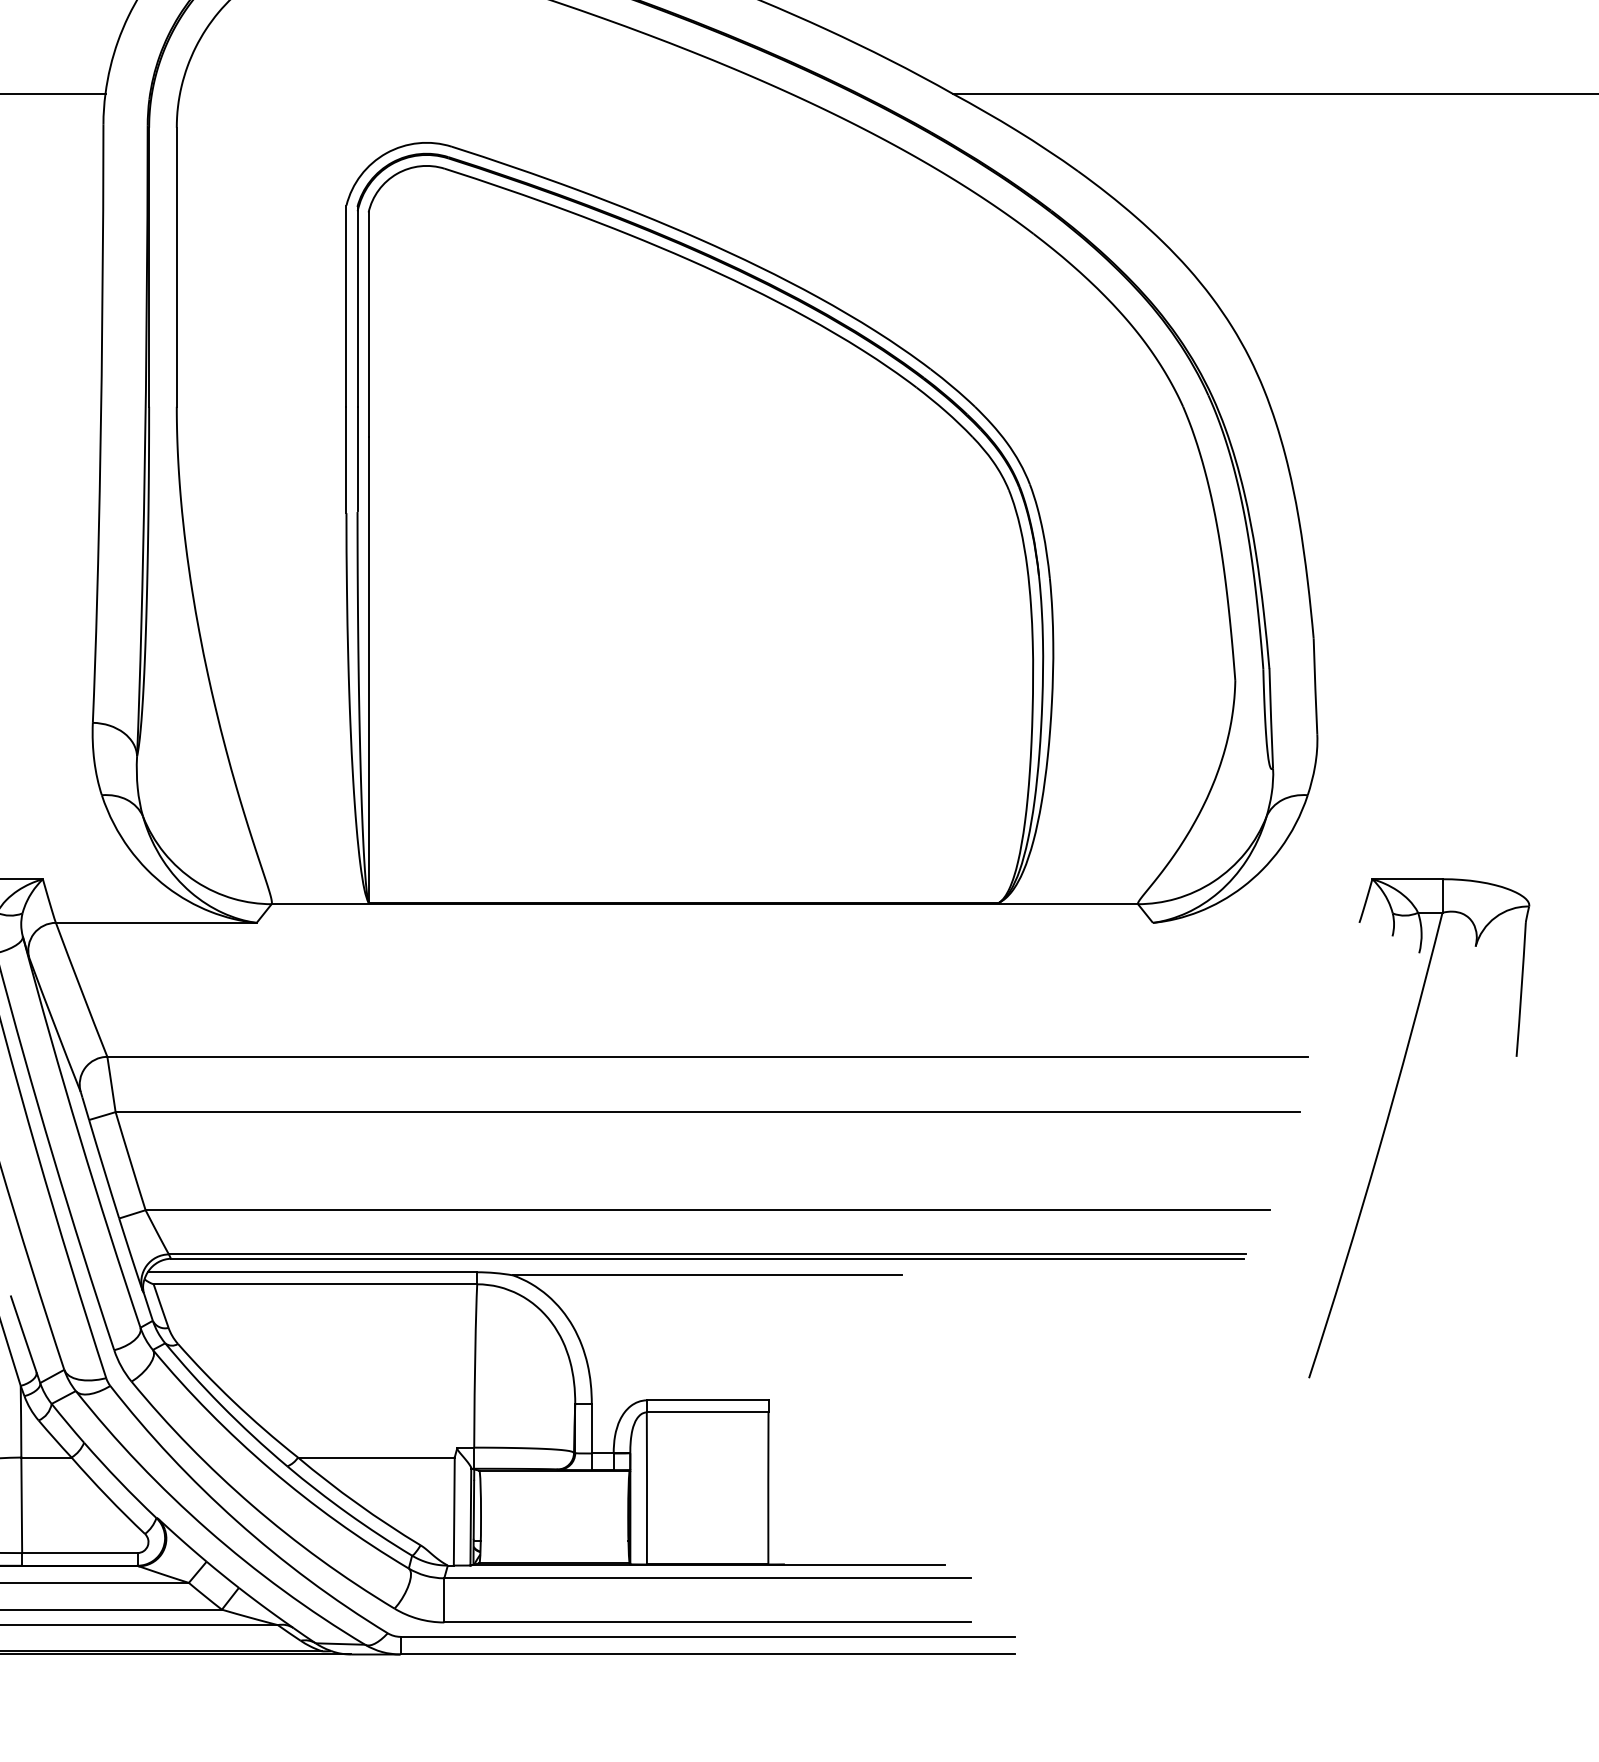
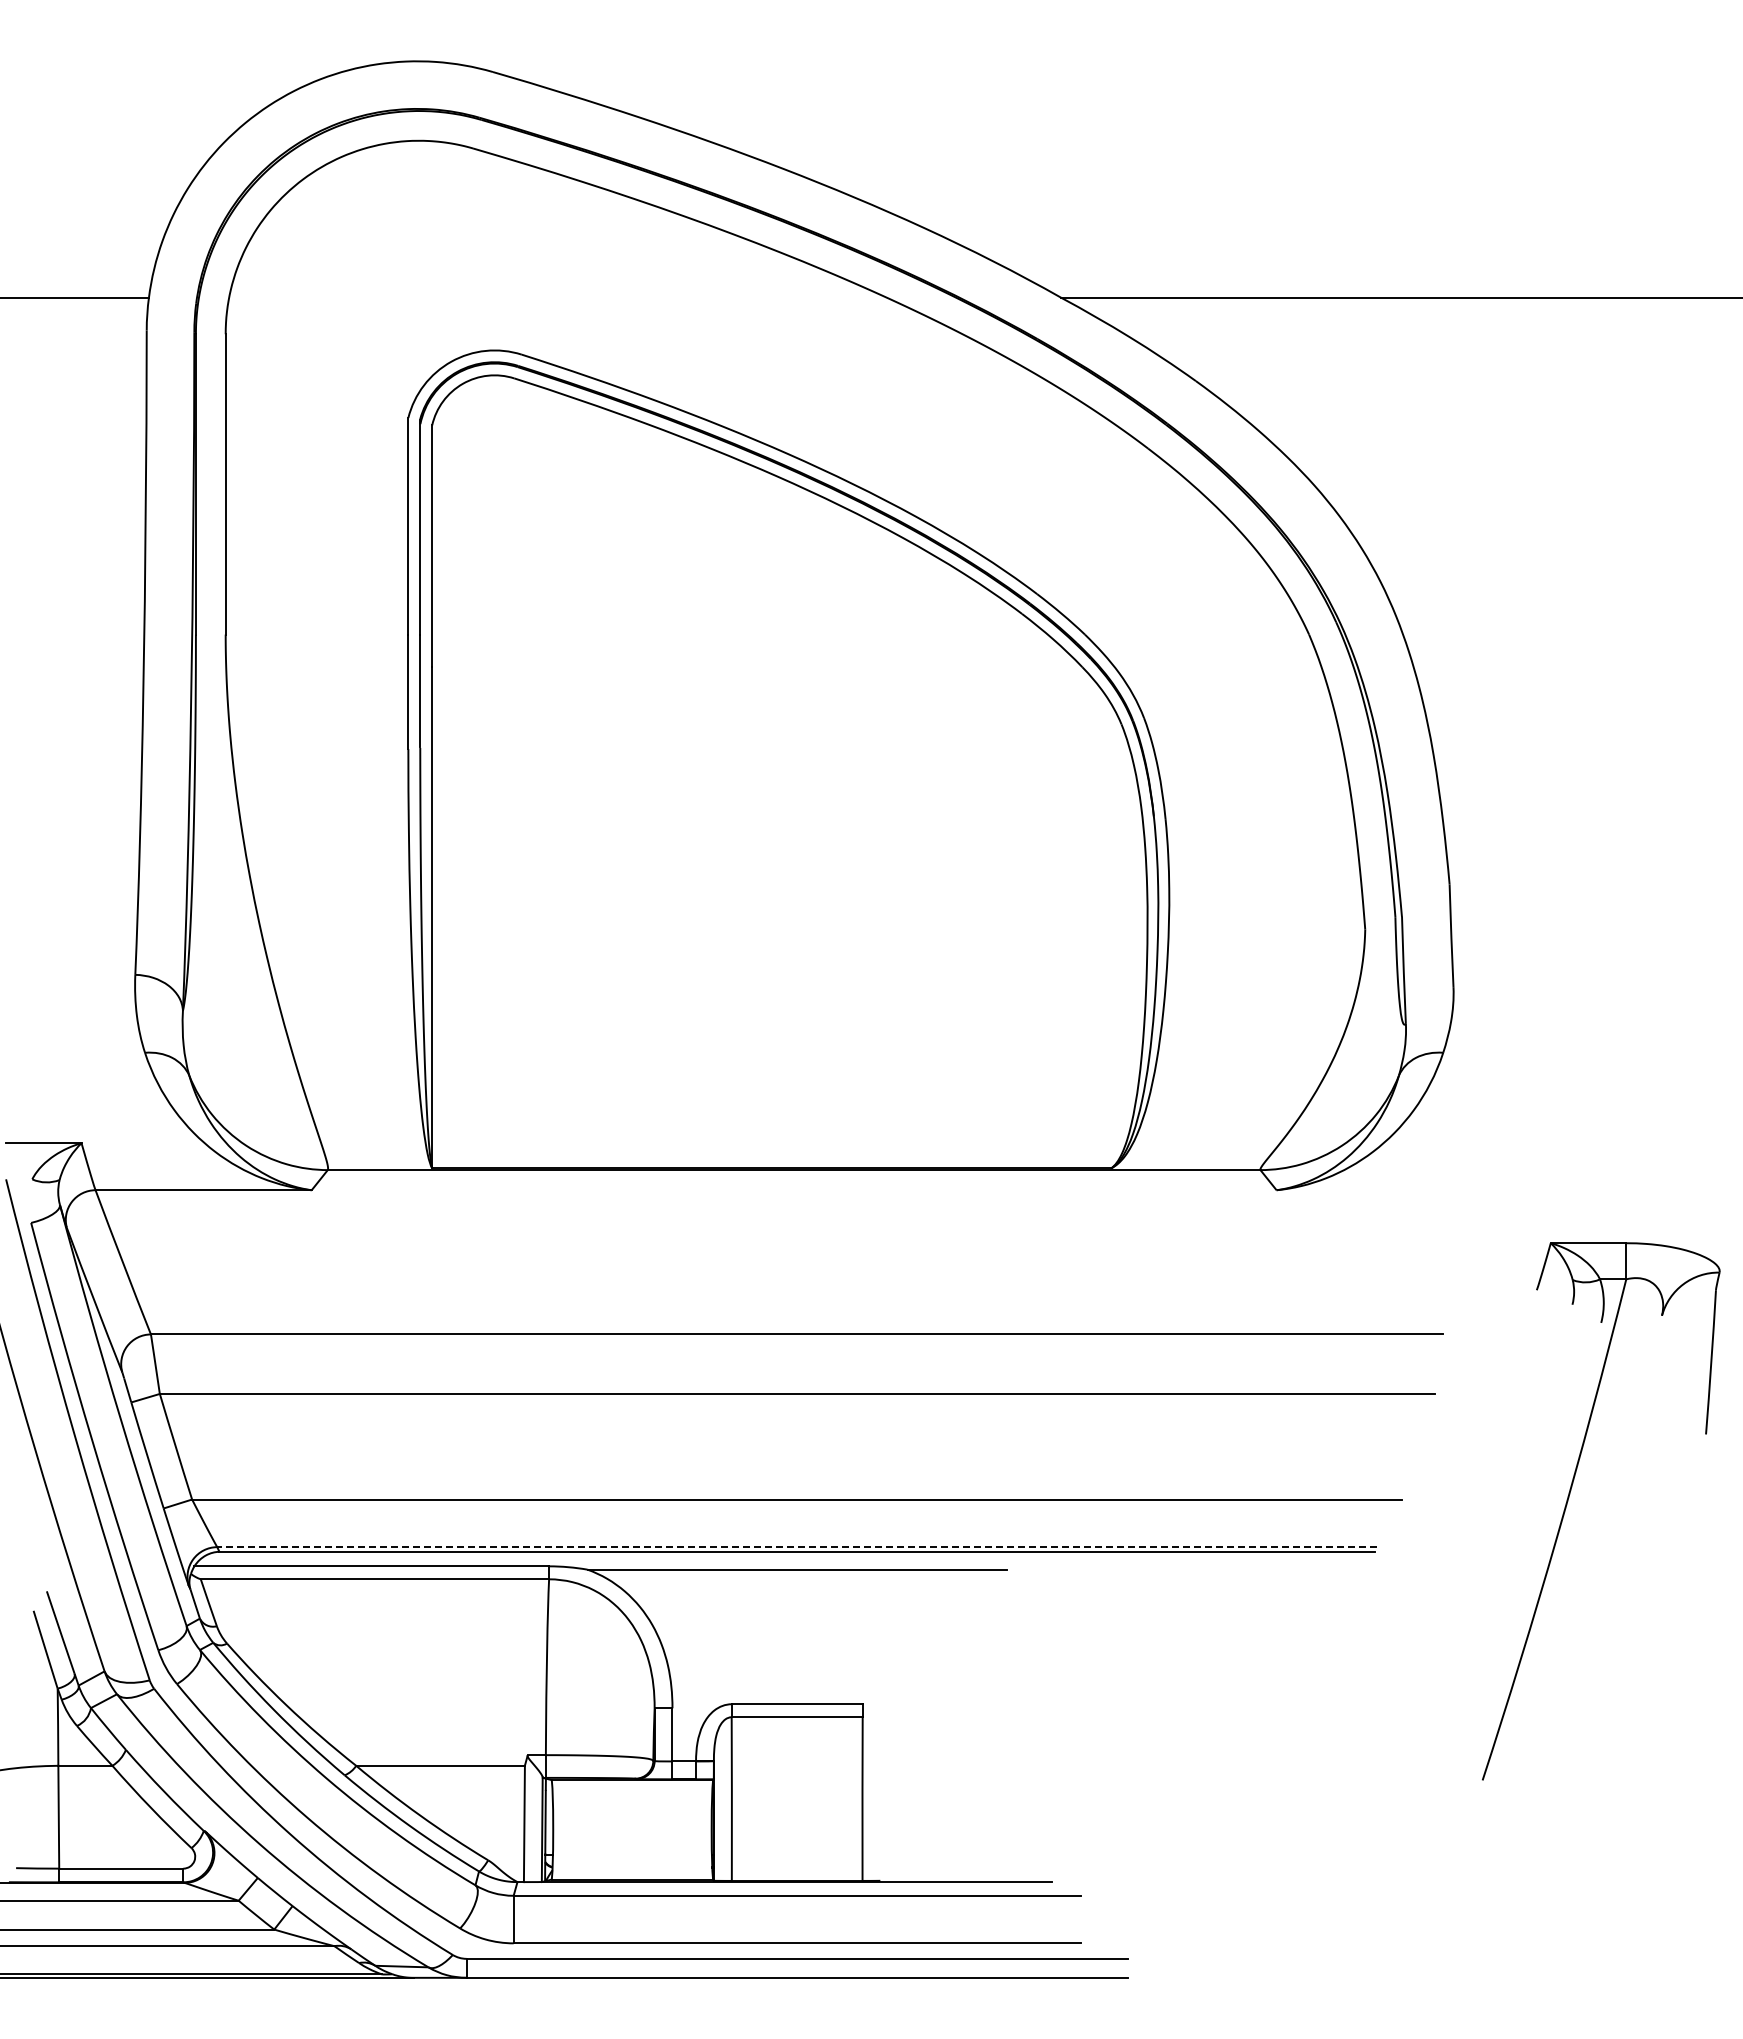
part: (1388, 1119) -> (1568, 1501), moved
line: (707, 1254) -> (797, 1547), solid -> dashed

